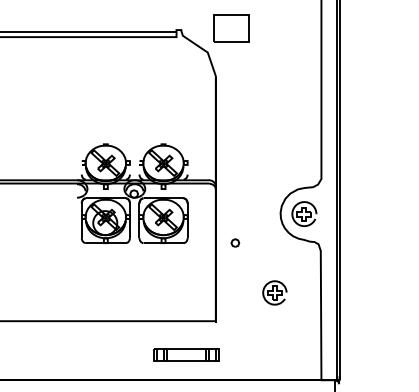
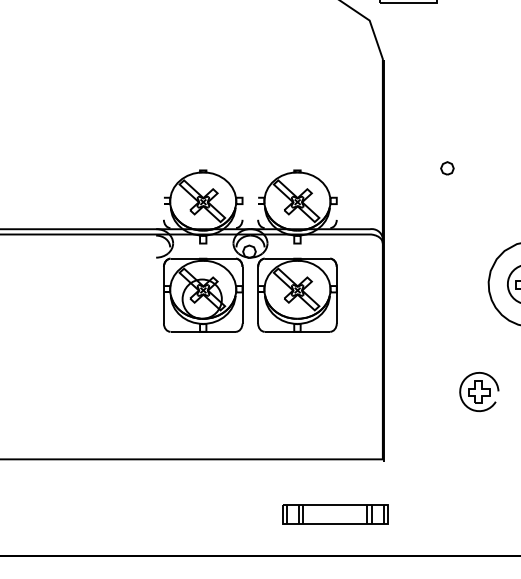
part: (235, 242) -> (447, 167), moved
part: (274, 292) -> (478, 391), moved

